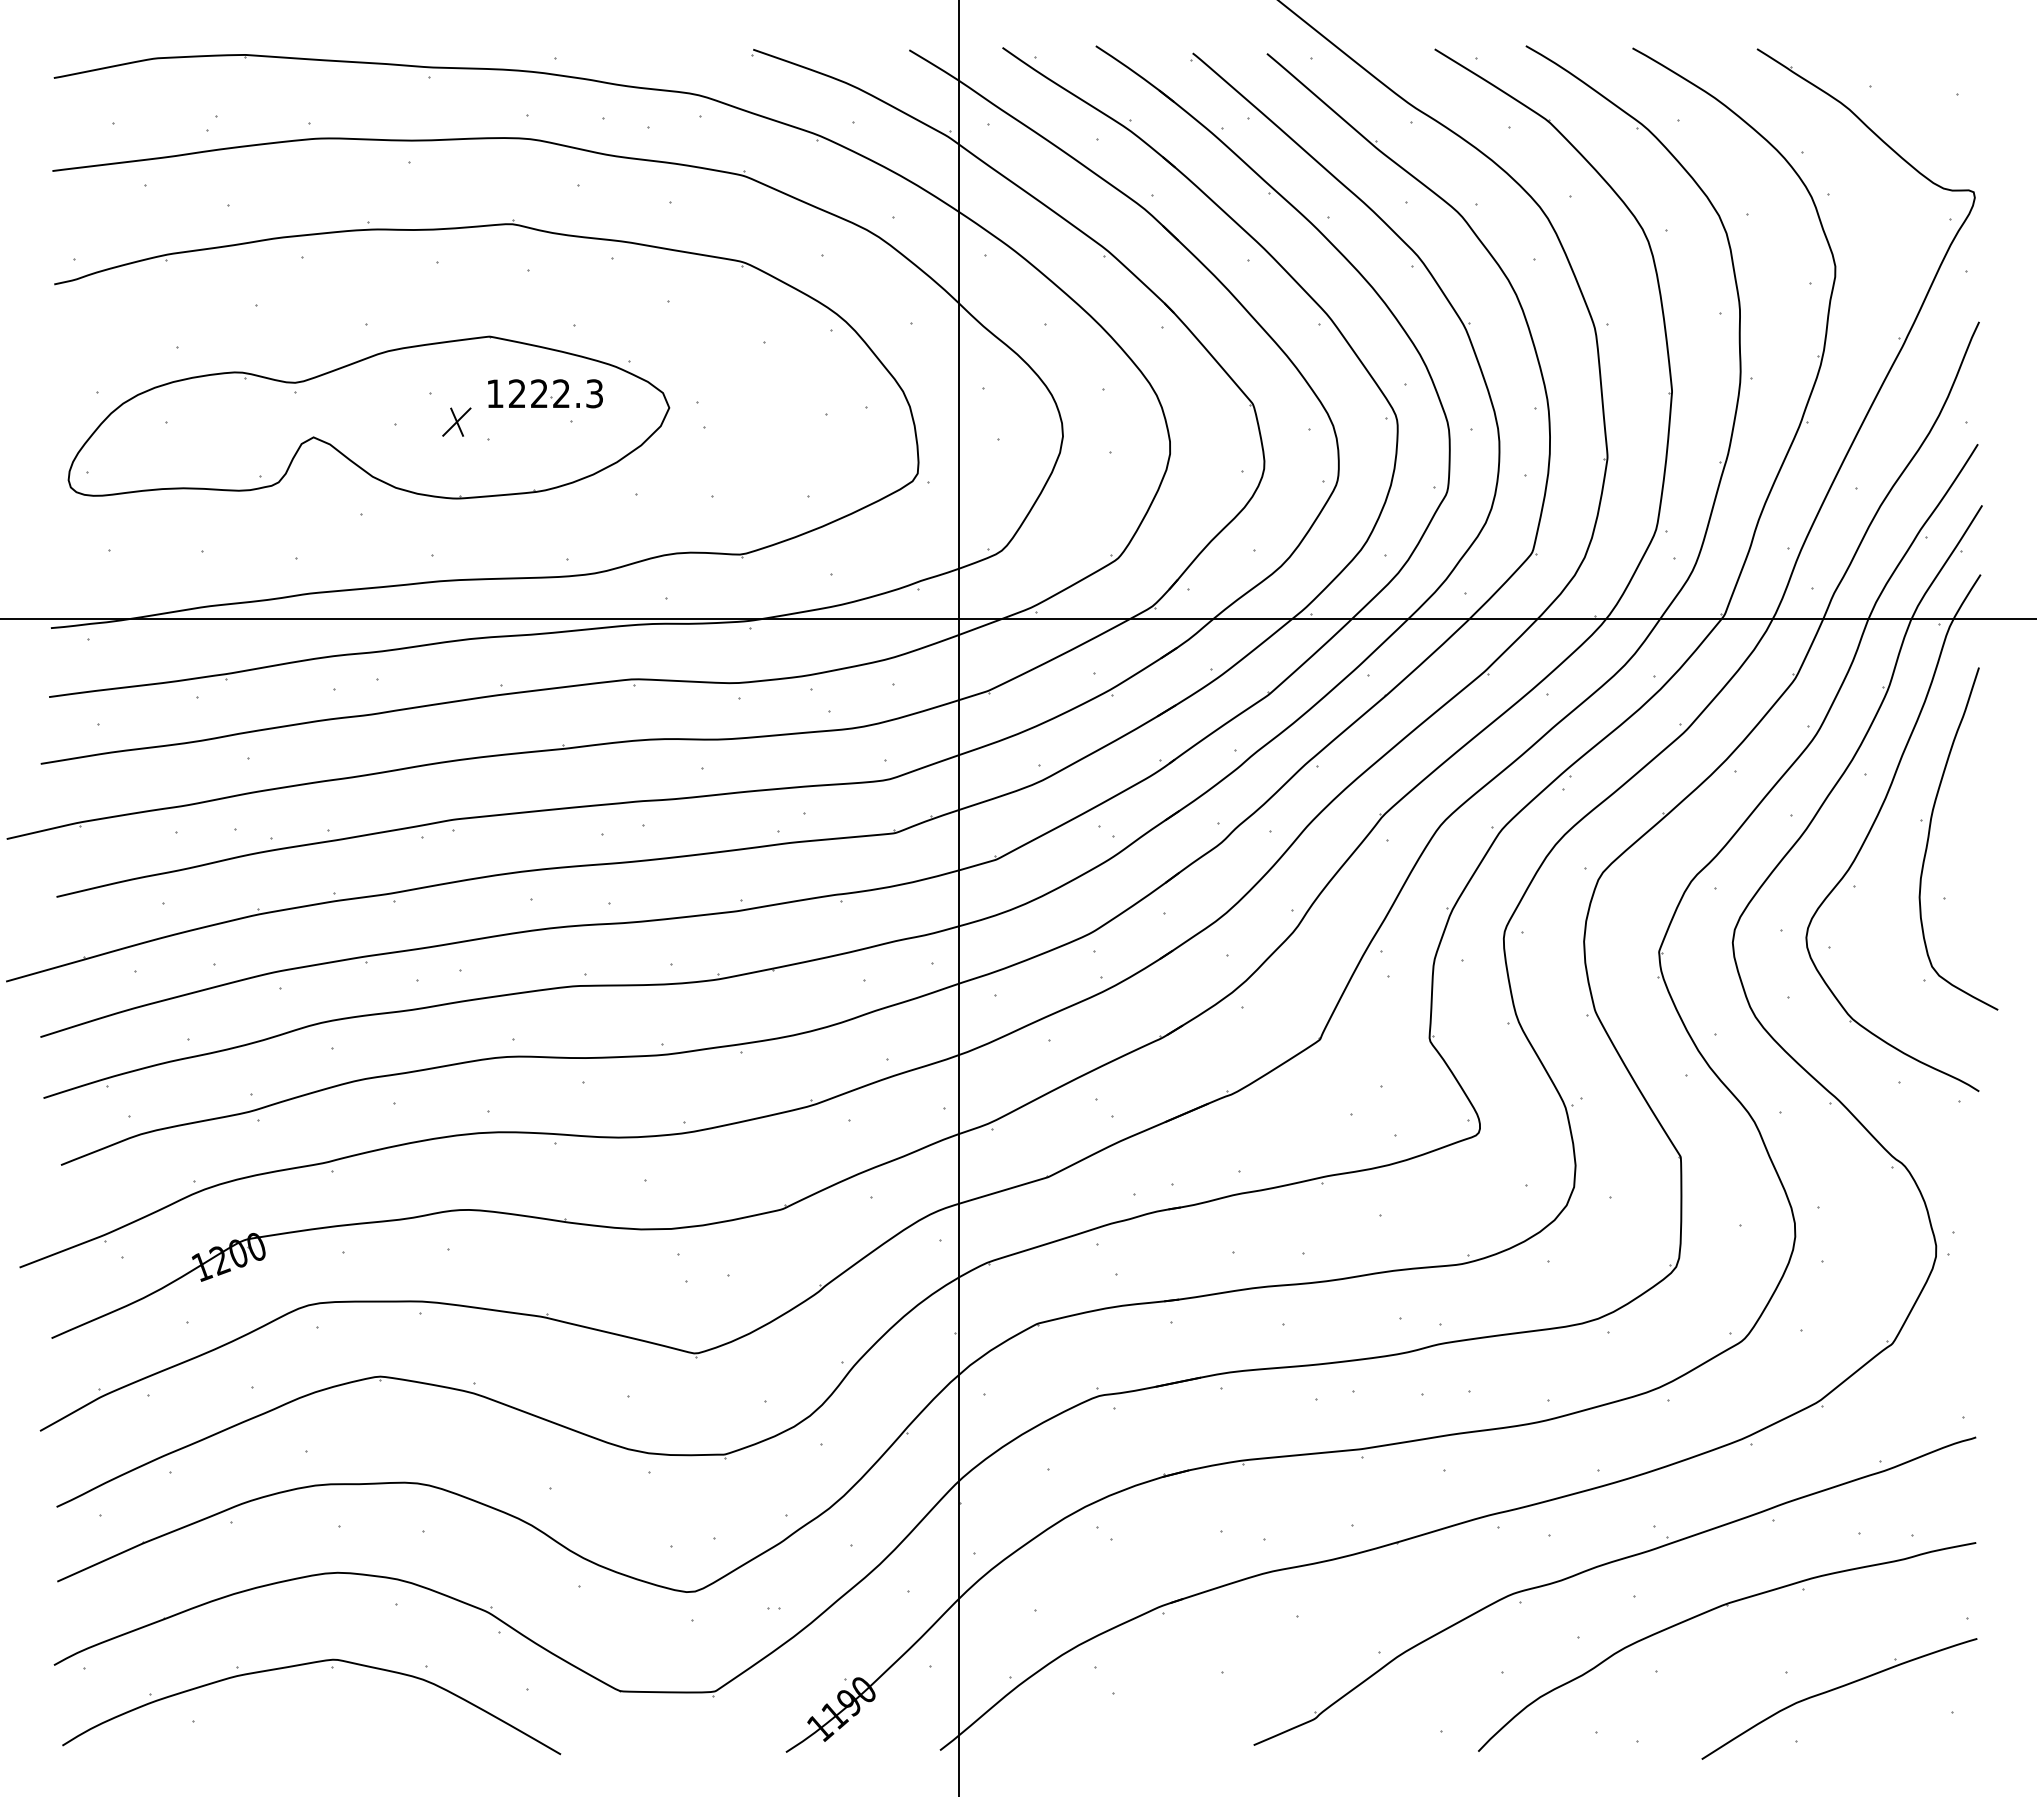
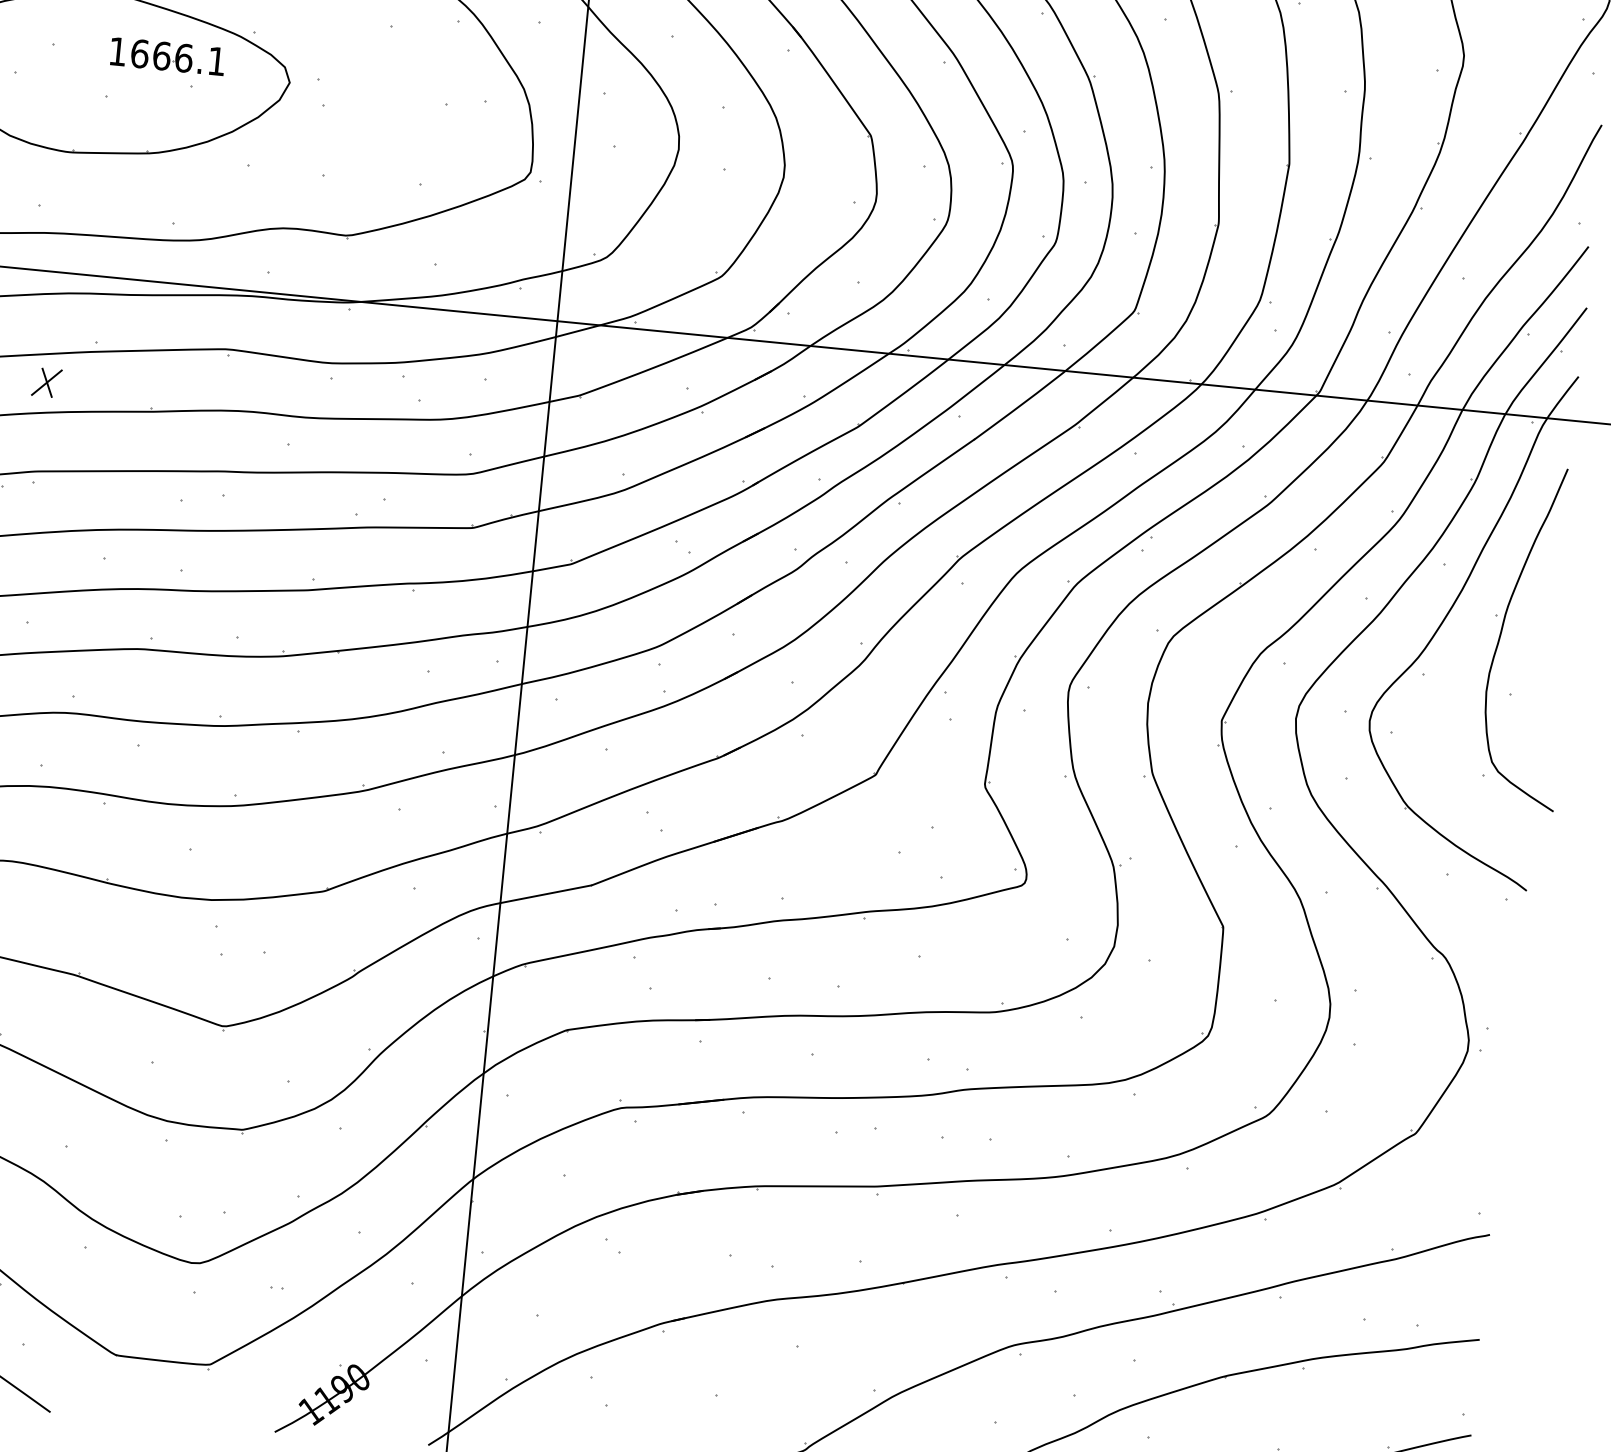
text: (555, 393) -> (177, 57), 1222.3 -> 1666.1
part: (456, 421) -> (46, 382), moved

